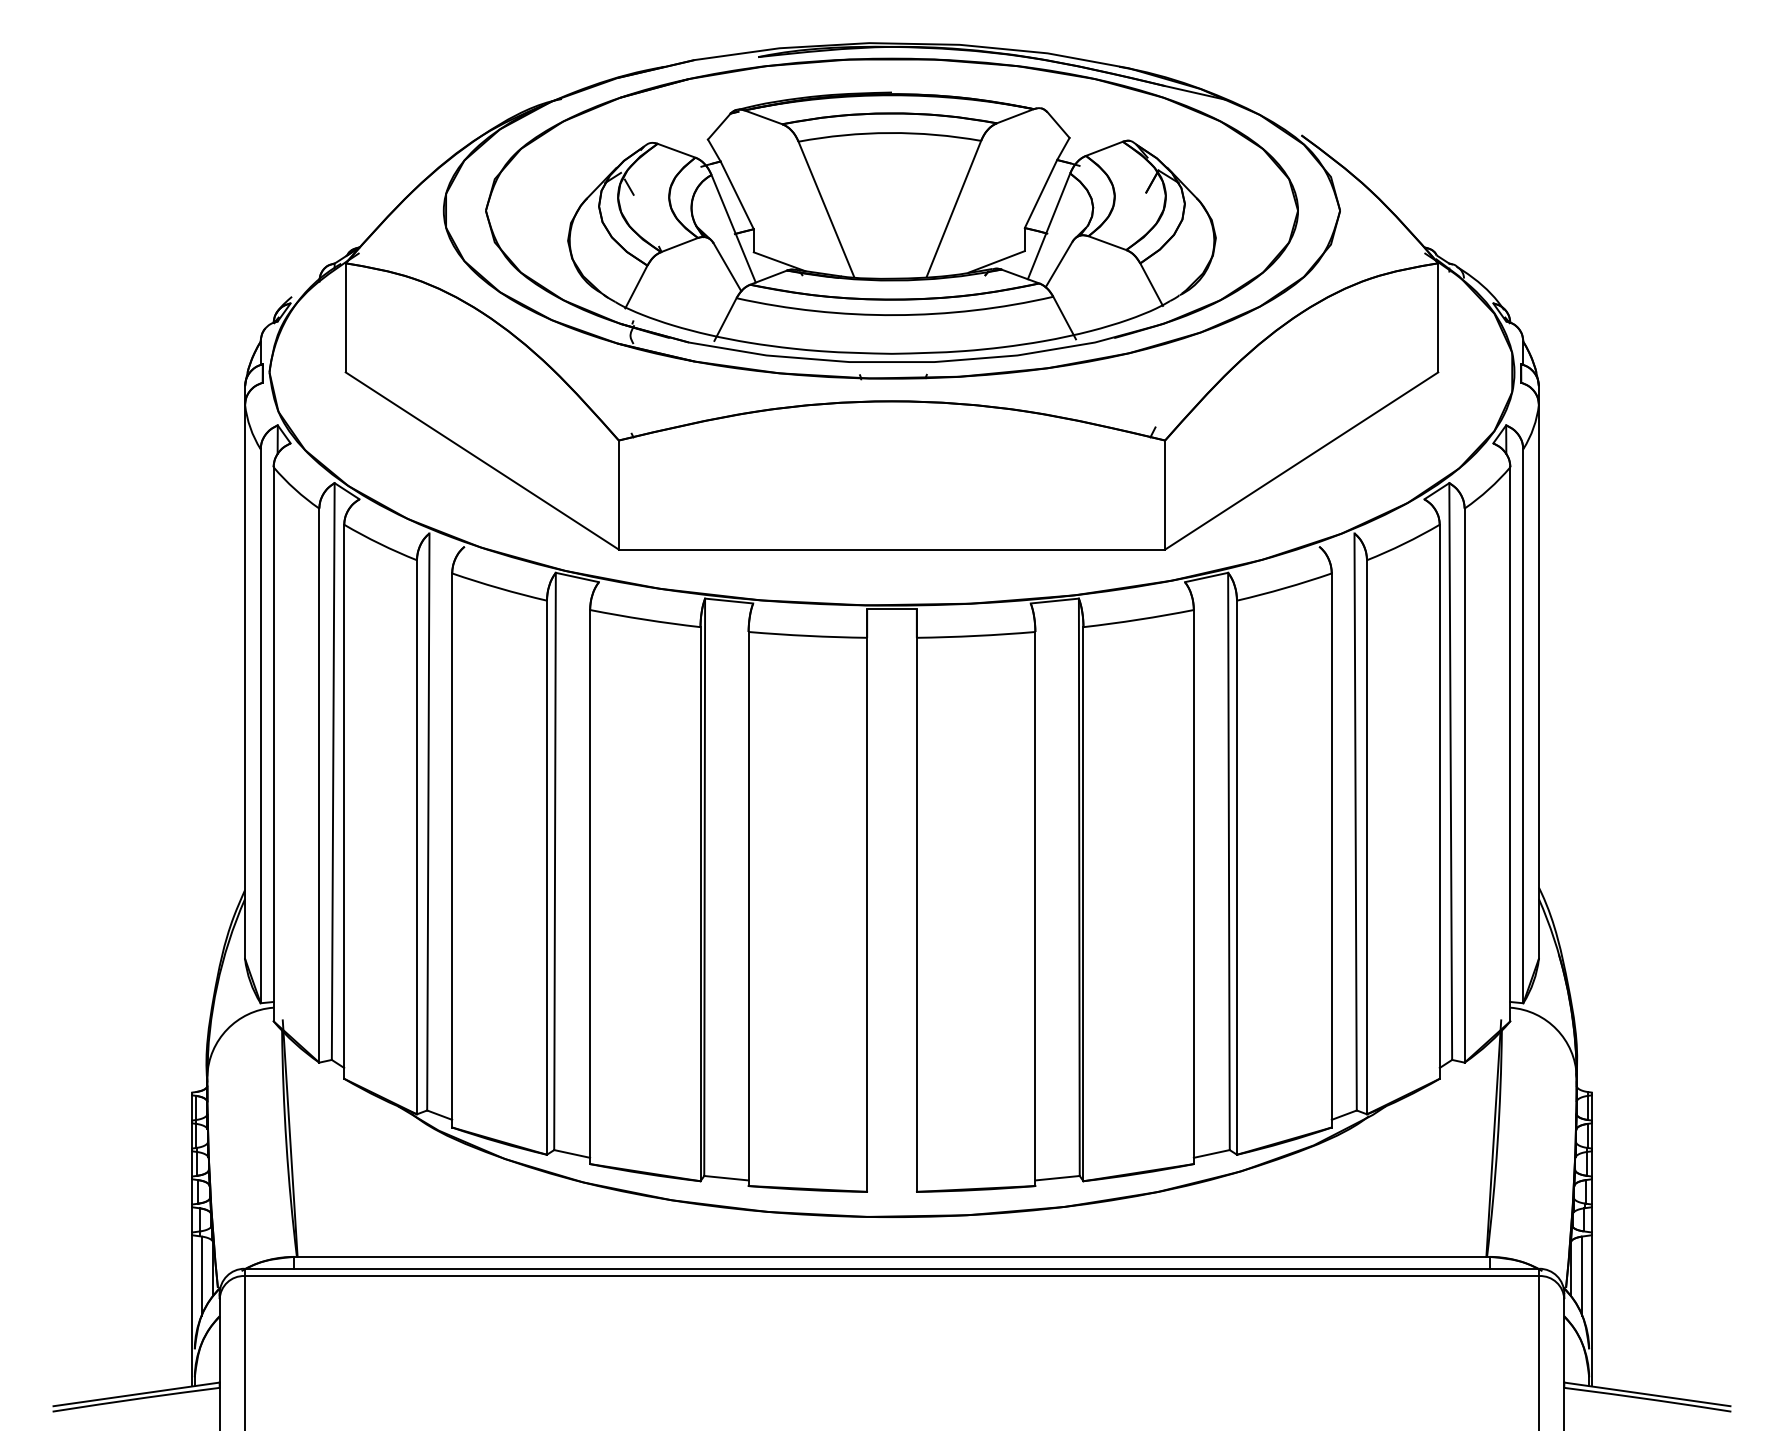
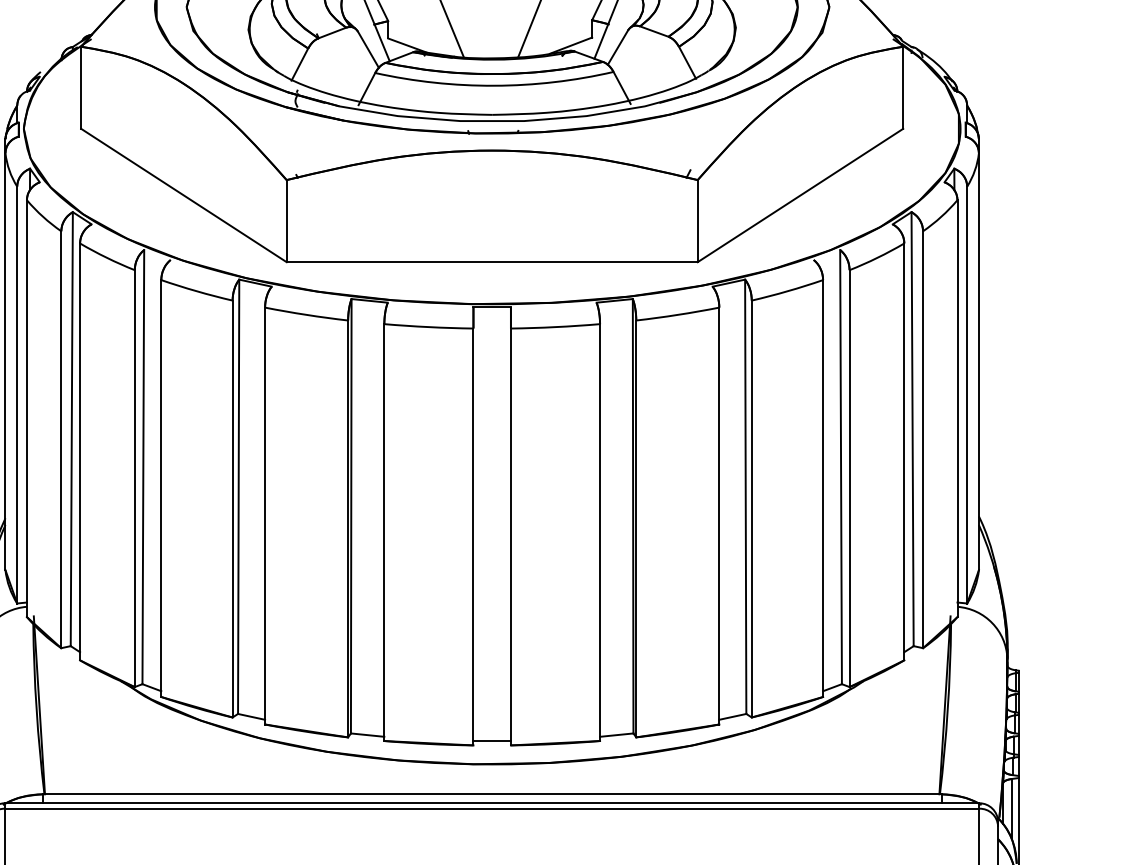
line: (891, 1186) -> (491, 741), added

